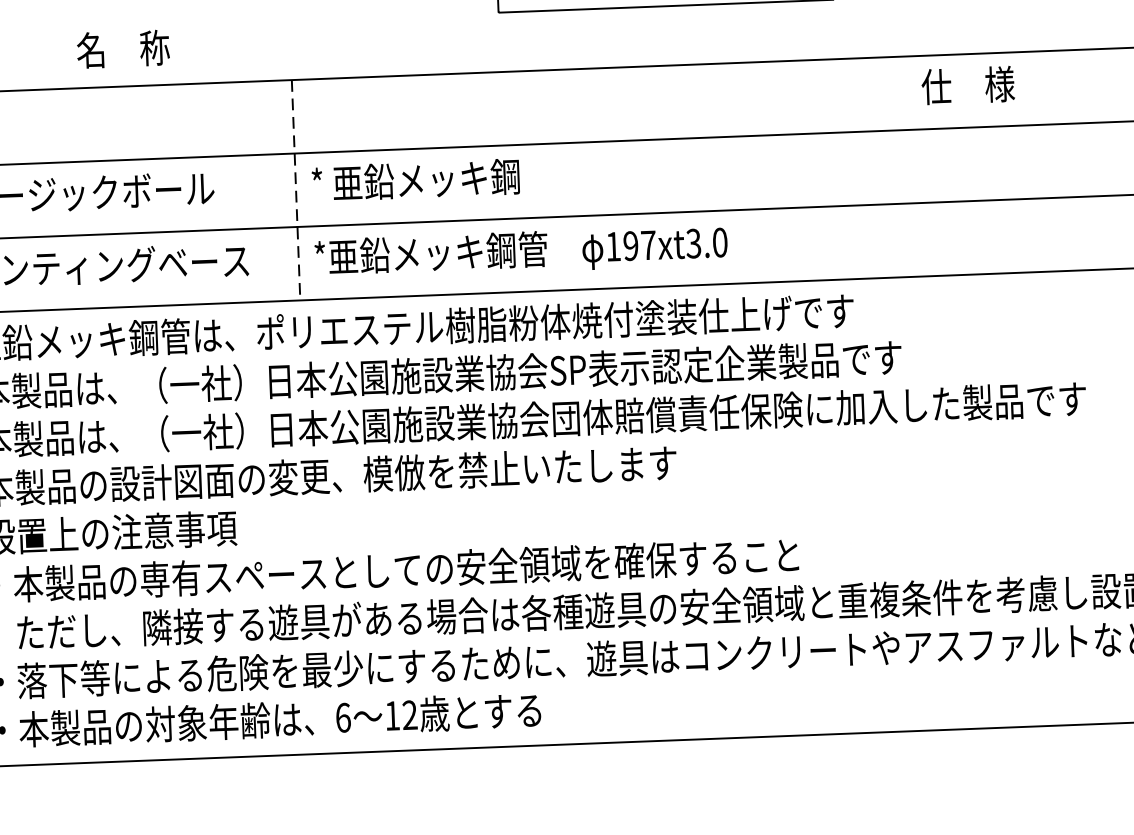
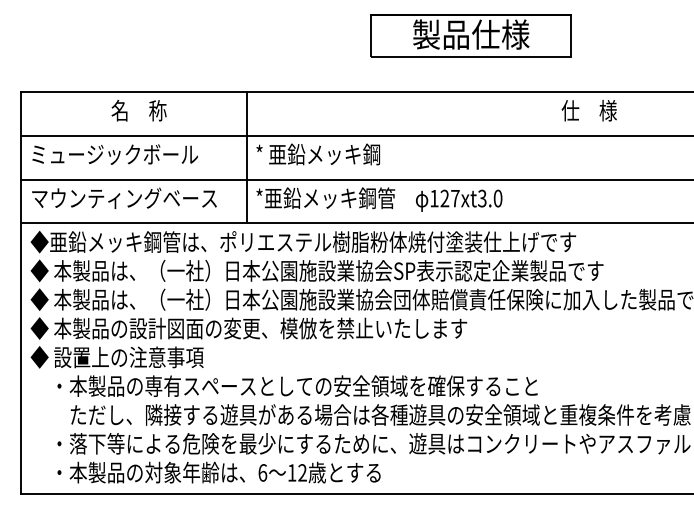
text: (122, 48) -> (138, 110), moved
text: (966, 85) -> (588, 110), moved
line: (295, 189) -> (246, 157), dashed -> solid
text: (630, 245) -> (444, 198), 197xt3.0 -> 127xt3.0

